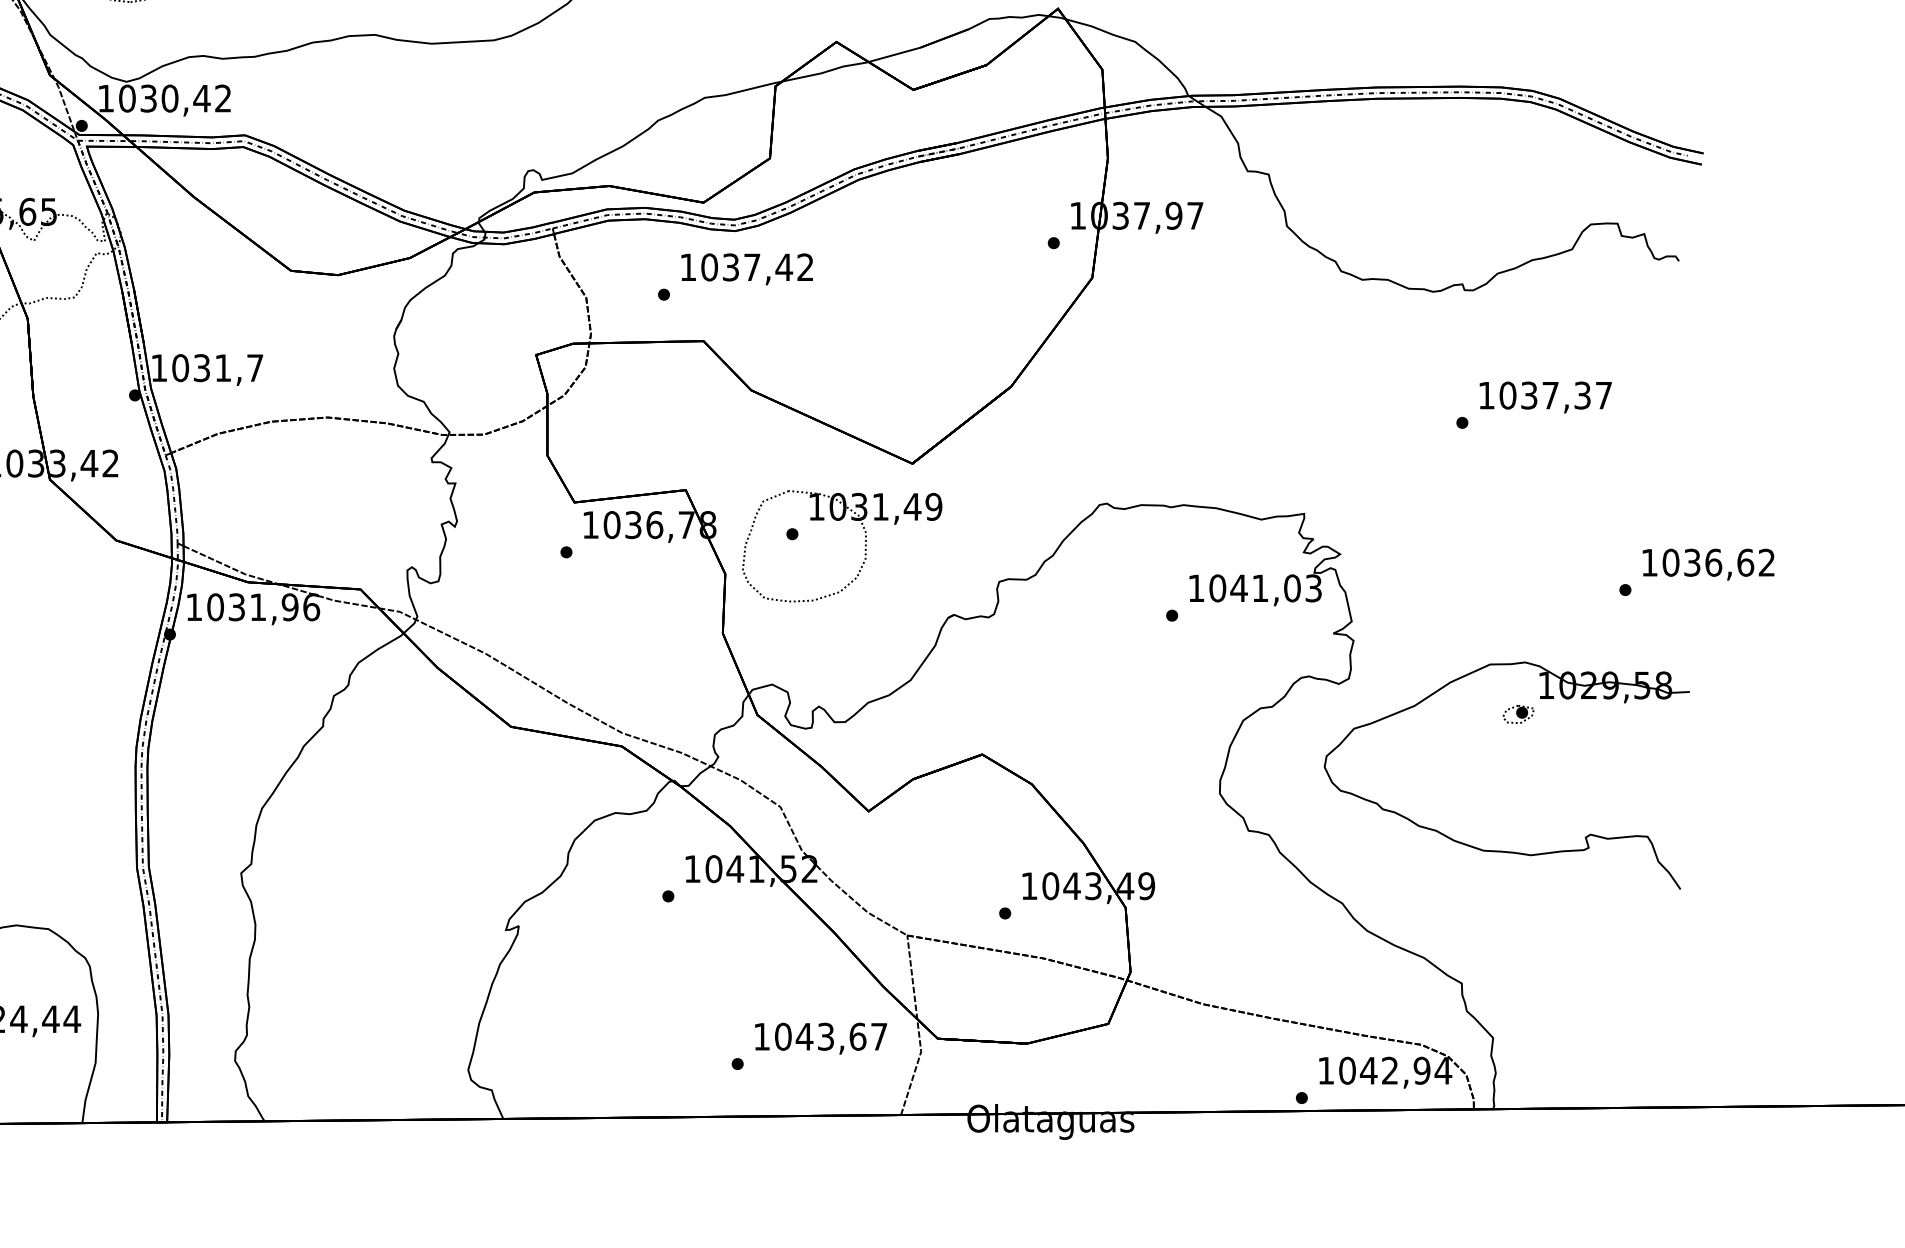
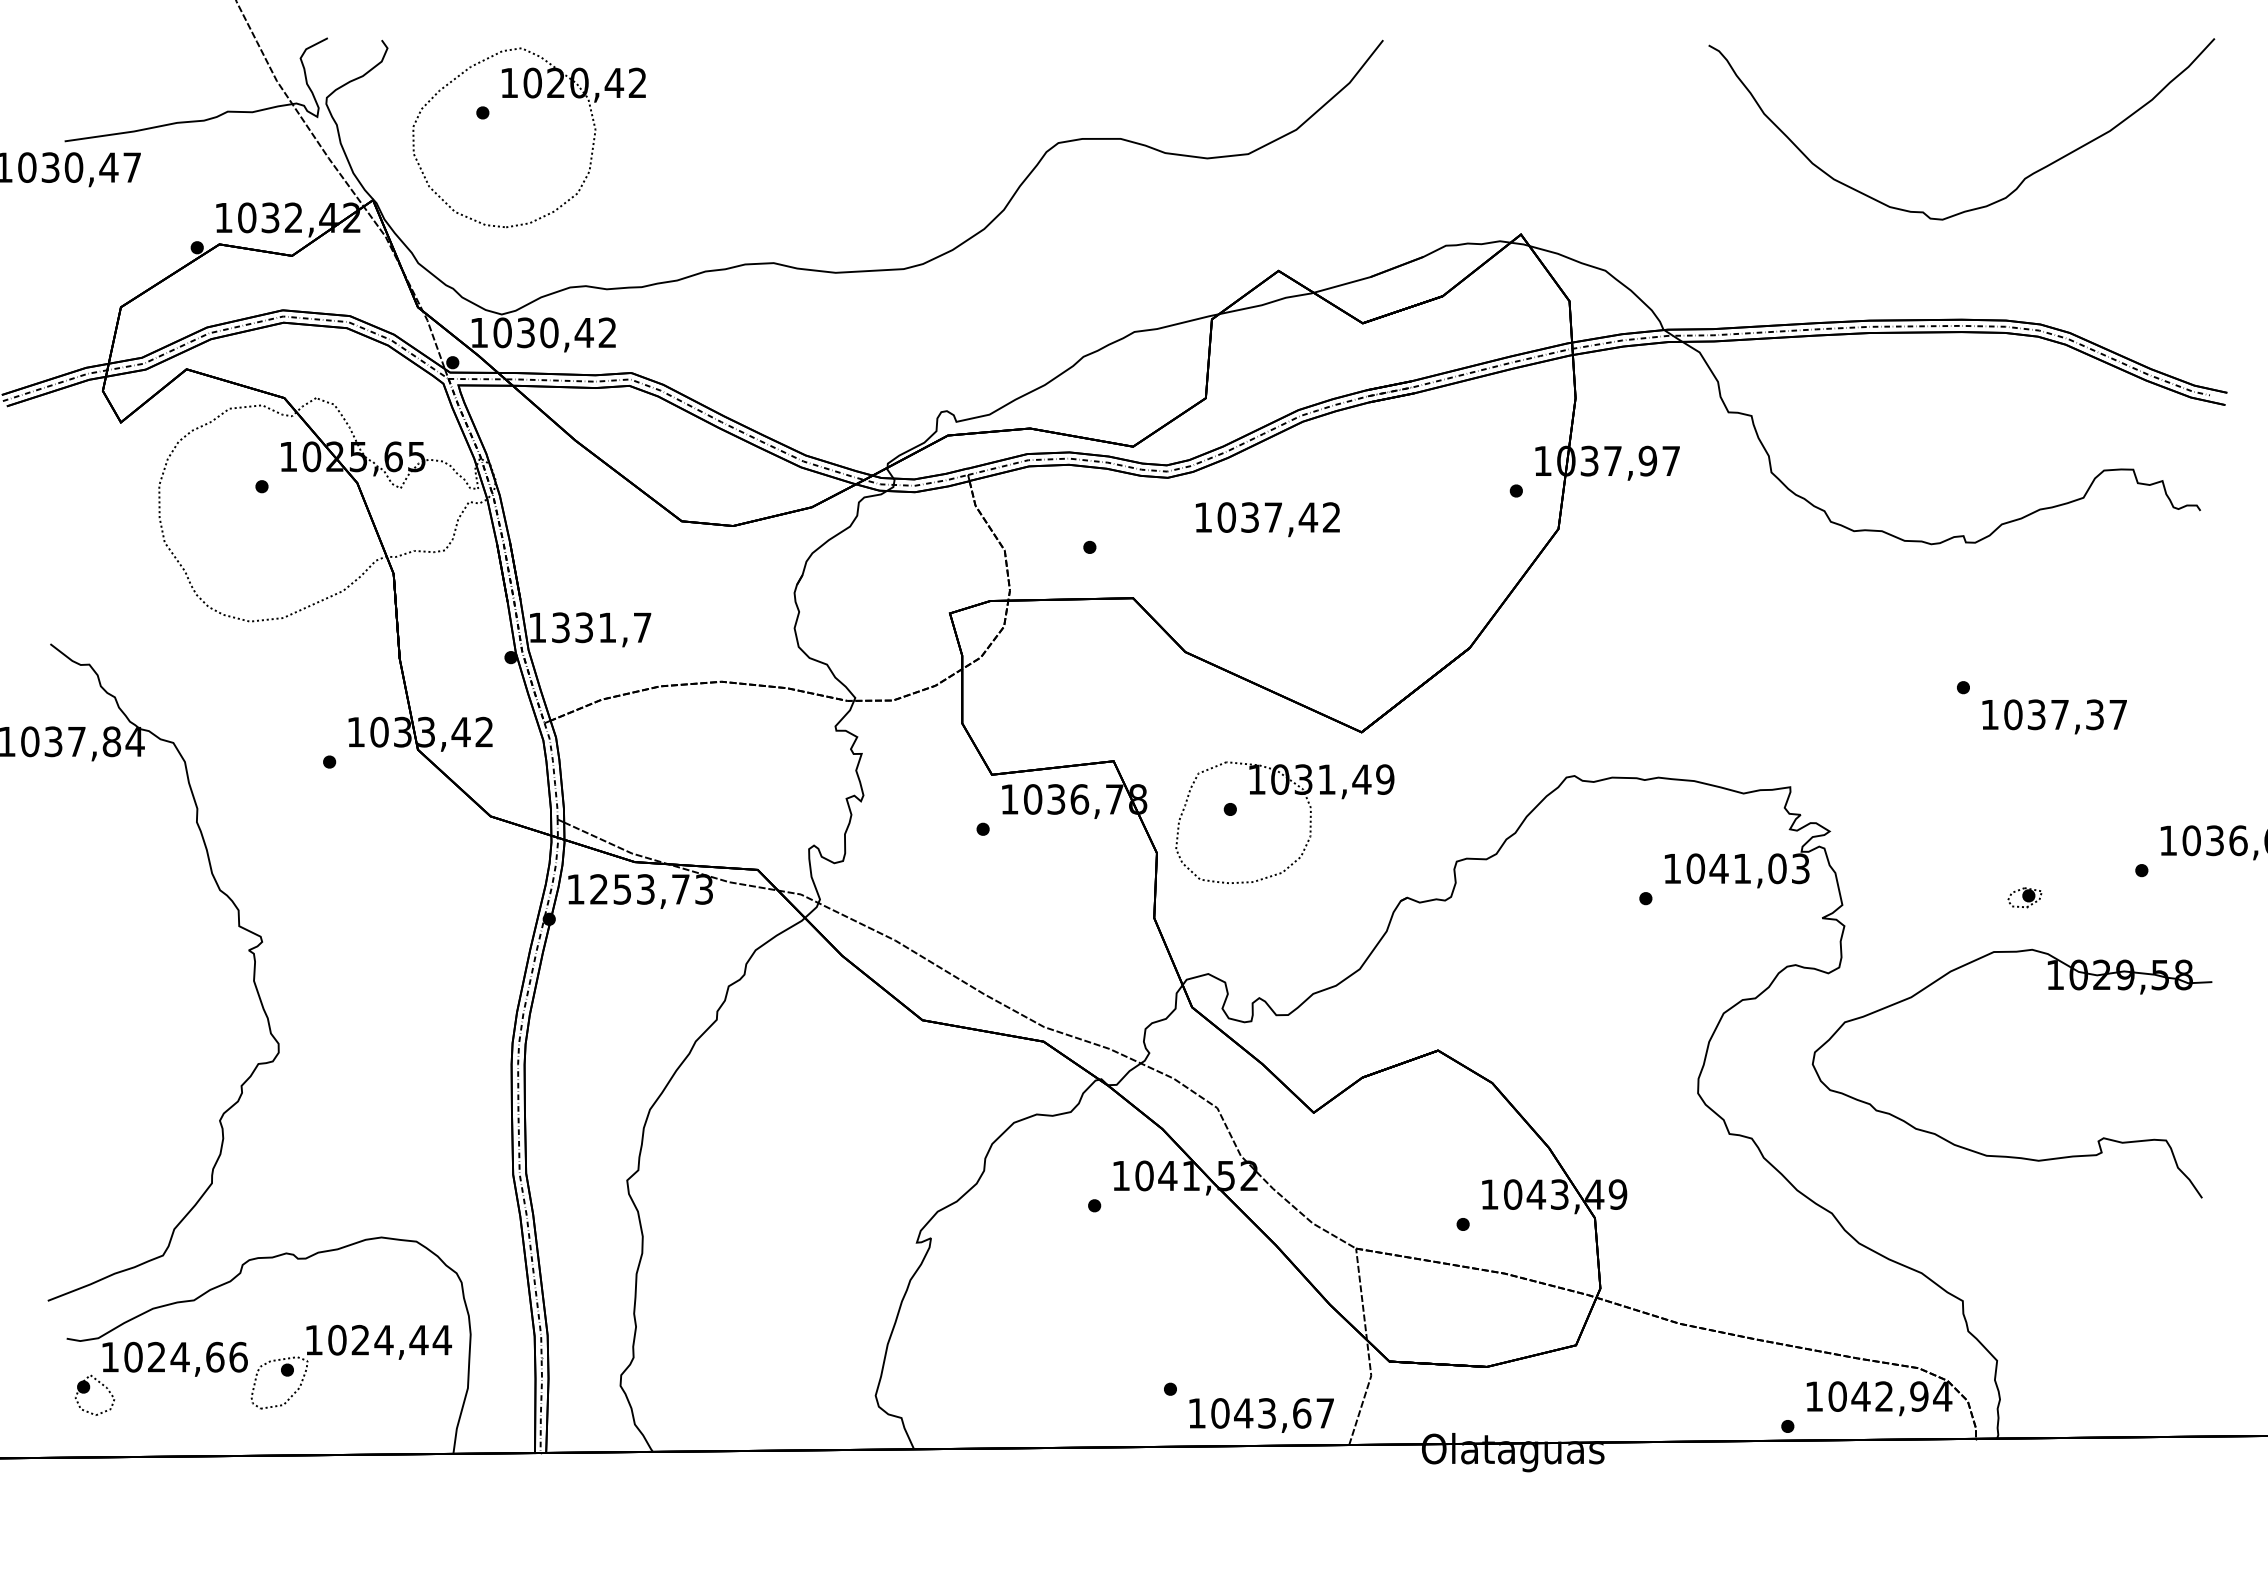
text: (746, 269) -> (1267, 519), moved
text: (180, 367) -> (560, 627), 1031,7 -> 1331,7
text: (1545, 397) -> (2054, 716), moved
text: (263, 607) -> (651, 889), 1031,96 -> 1253,73
part: (1518, 714) -> (2024, 897), moved
text: (820, 1038) -> (1261, 1415), moved

